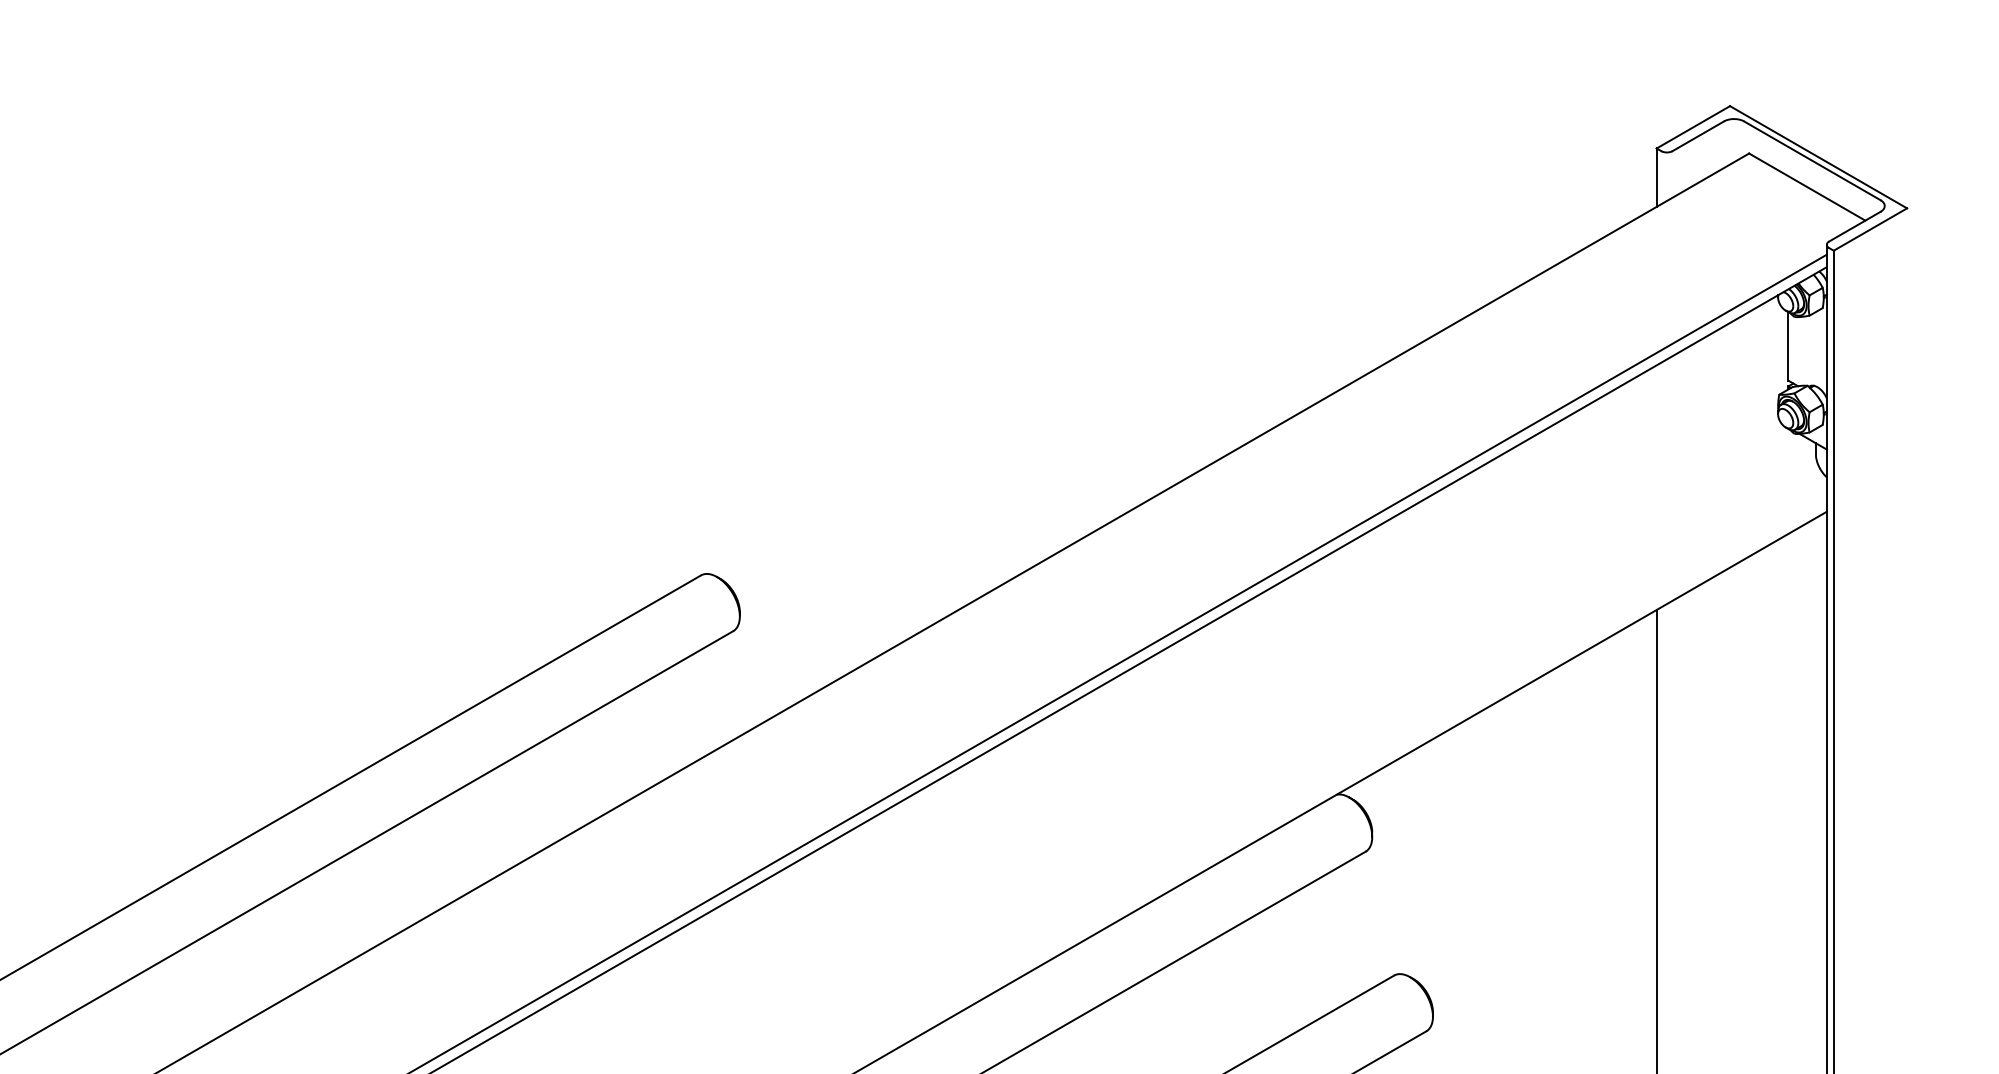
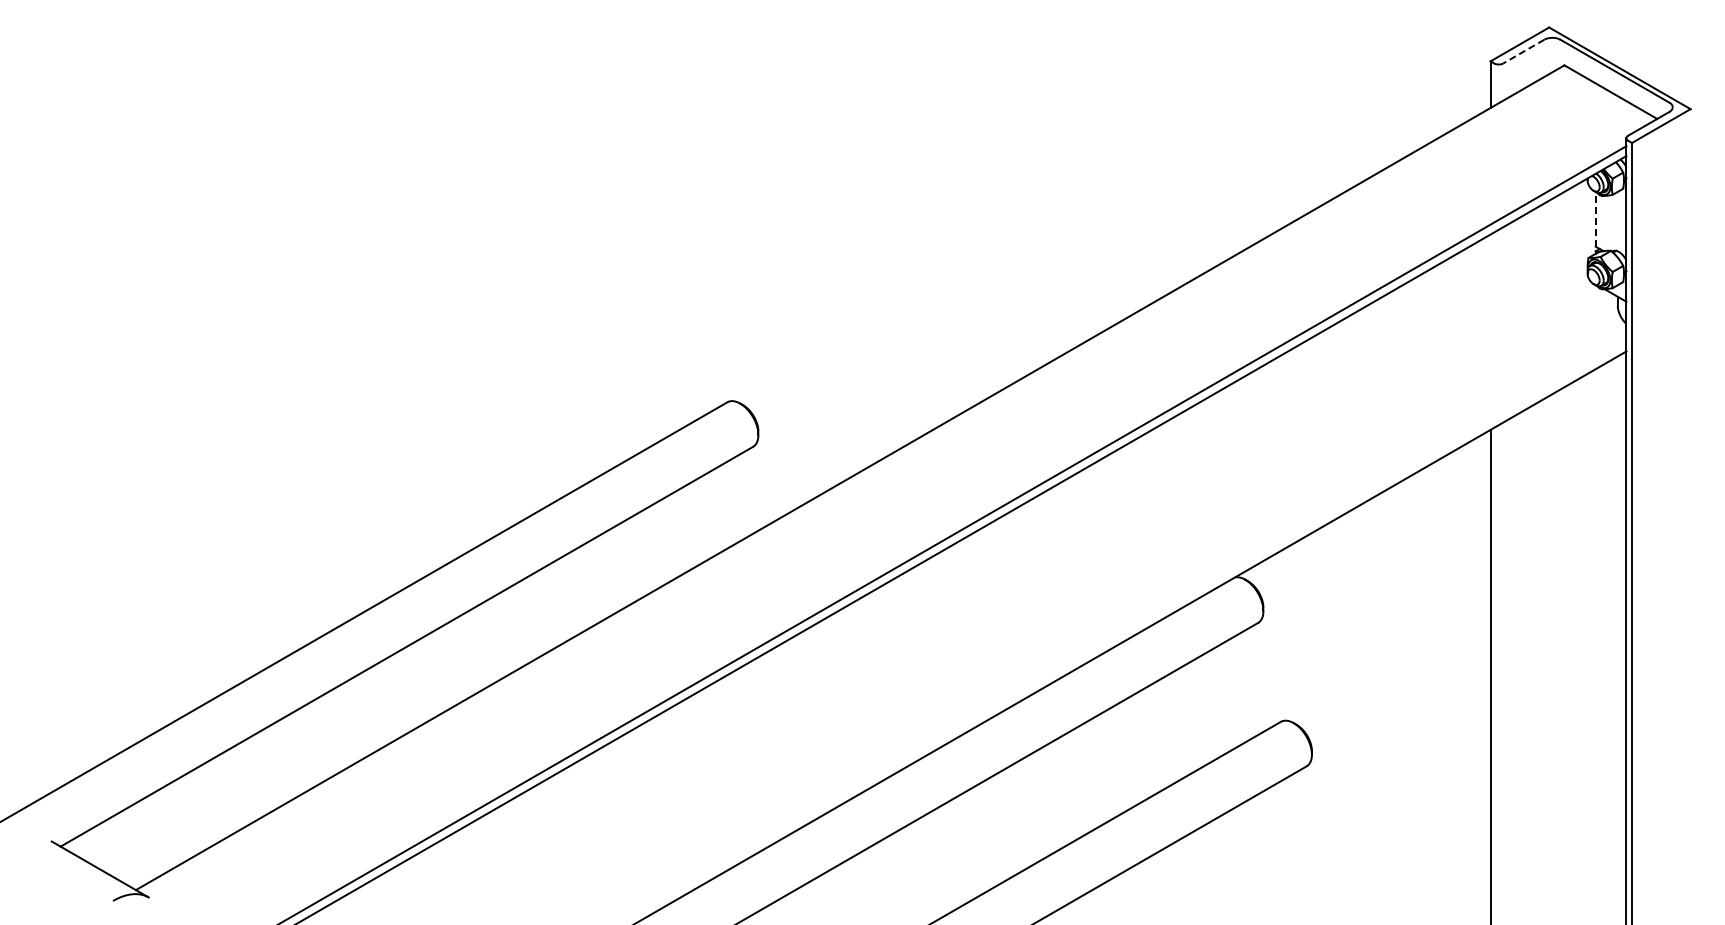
line: (1697, 136) -> (1523, 51), solid -> dashed
line: (1788, 345) -> (1595, 218), solid -> dashed

